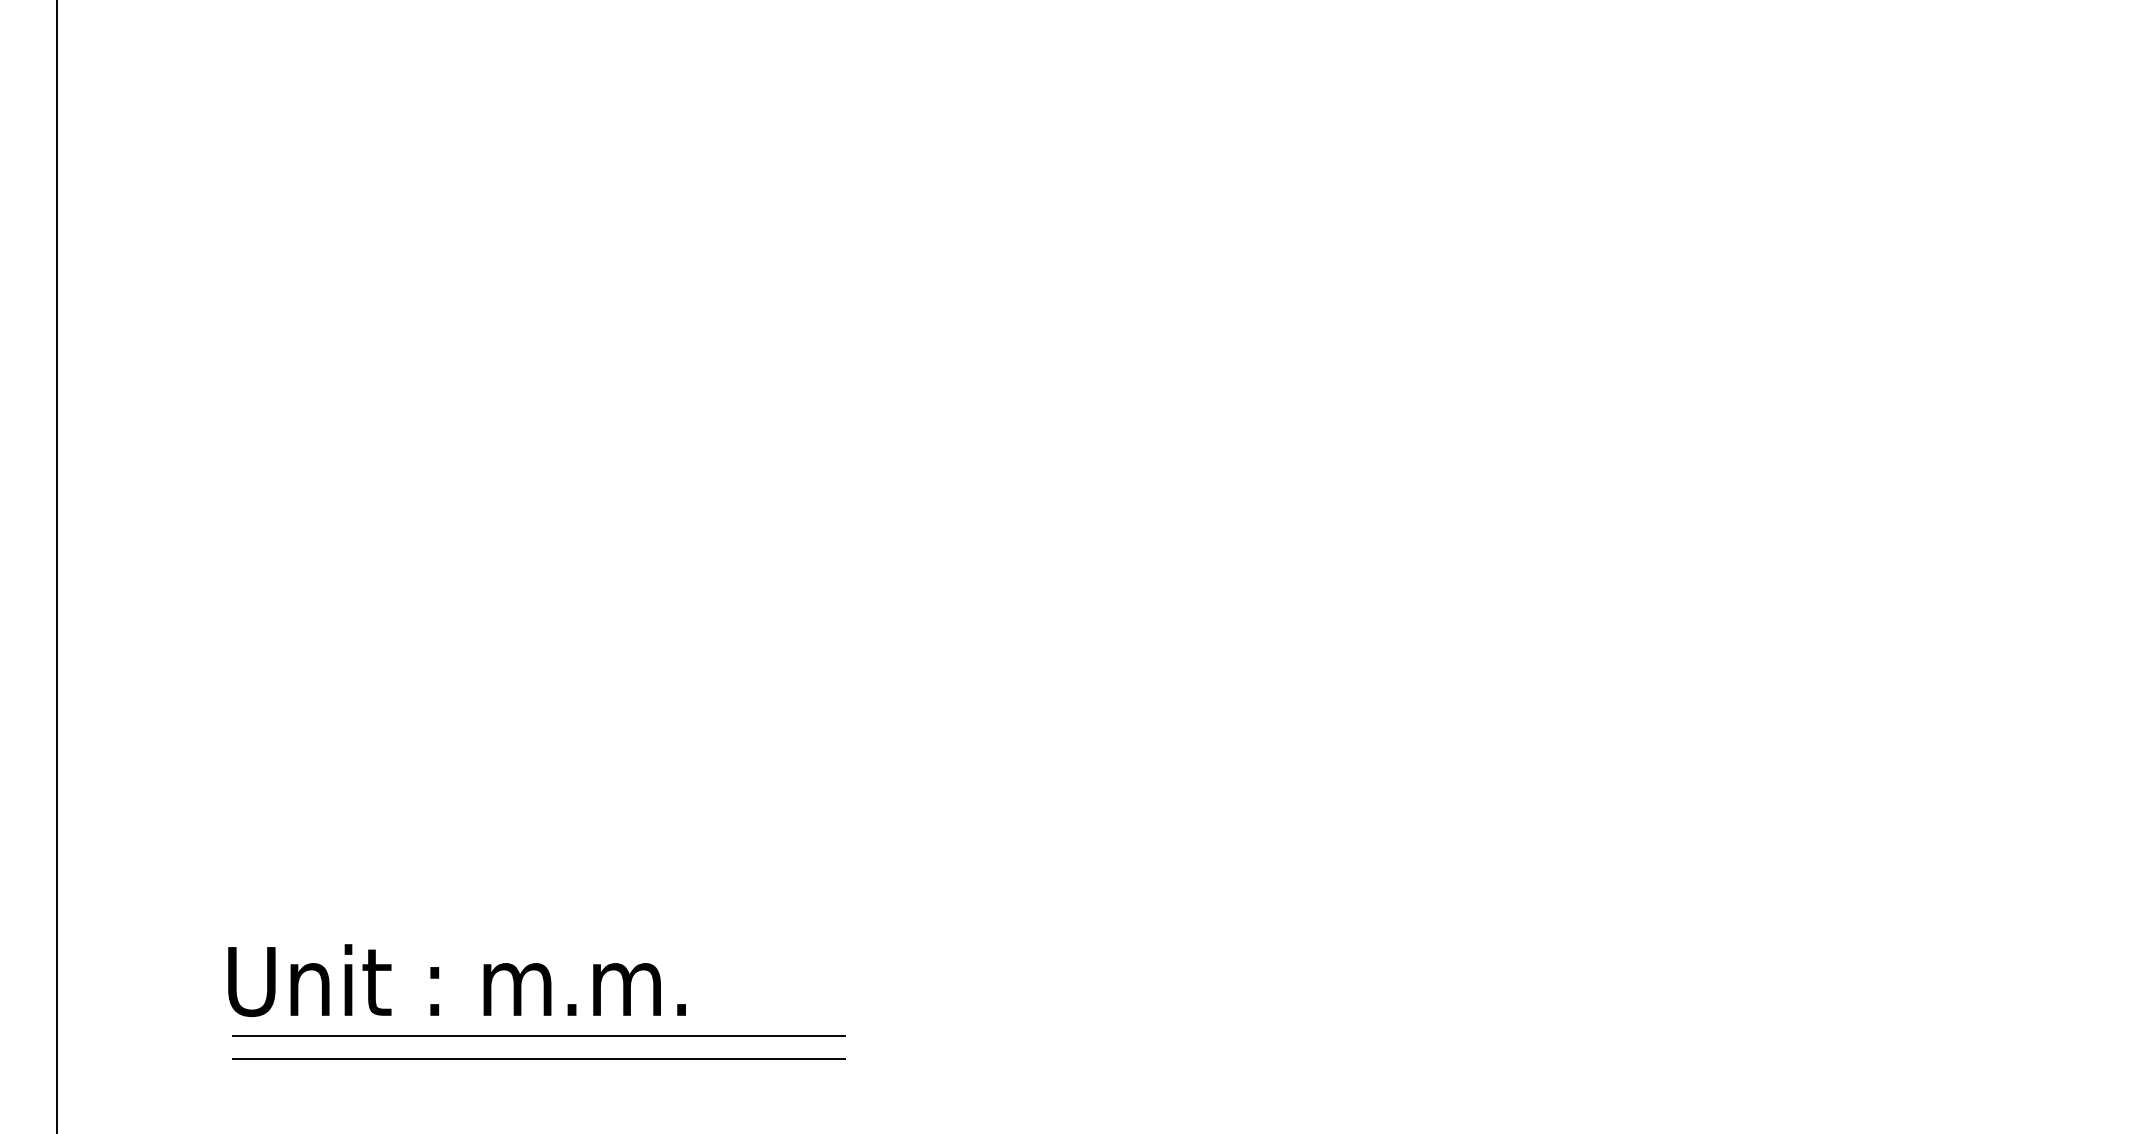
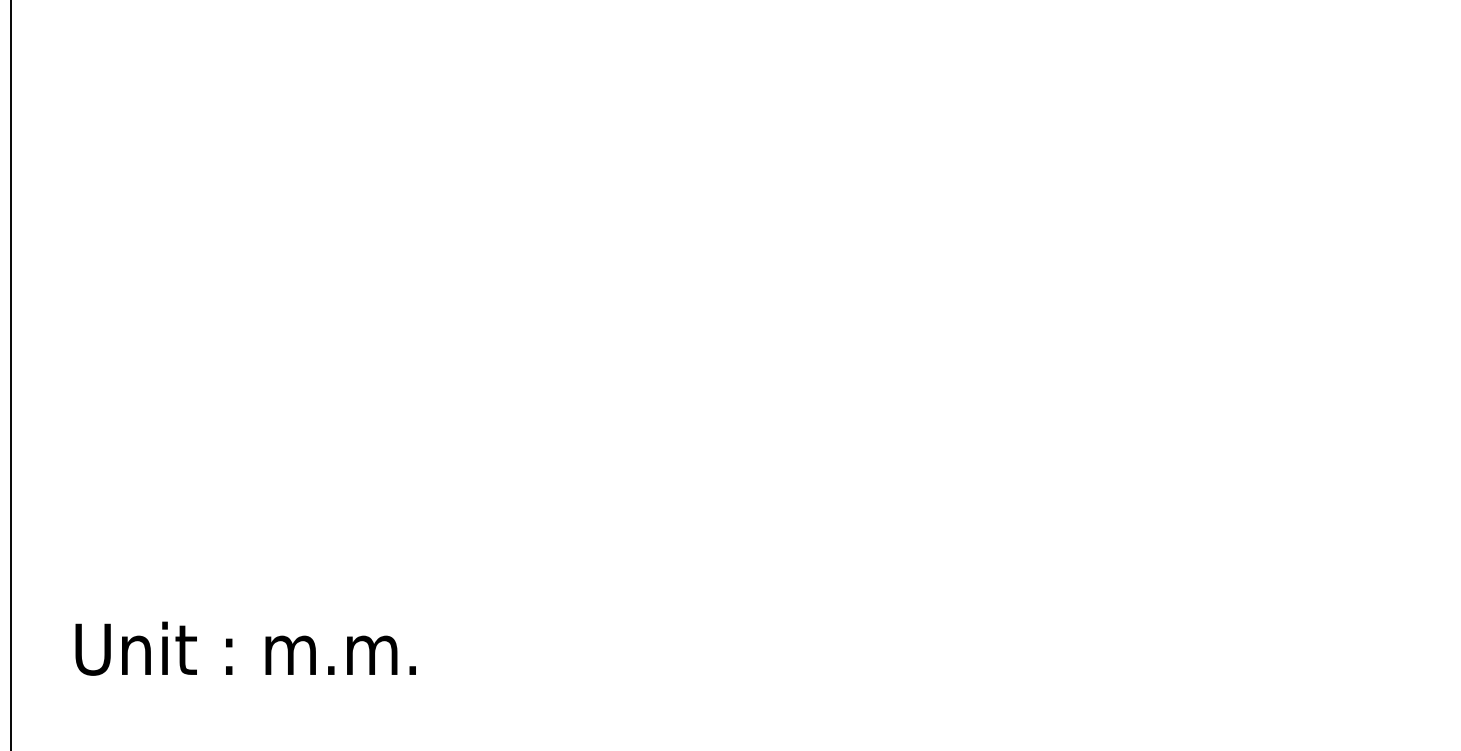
text: (456, 980) -> (245, 648), moved
line: (538, 1035) -> (369, 689), removed
line: (538, 1058) -> (369, 706), removed

